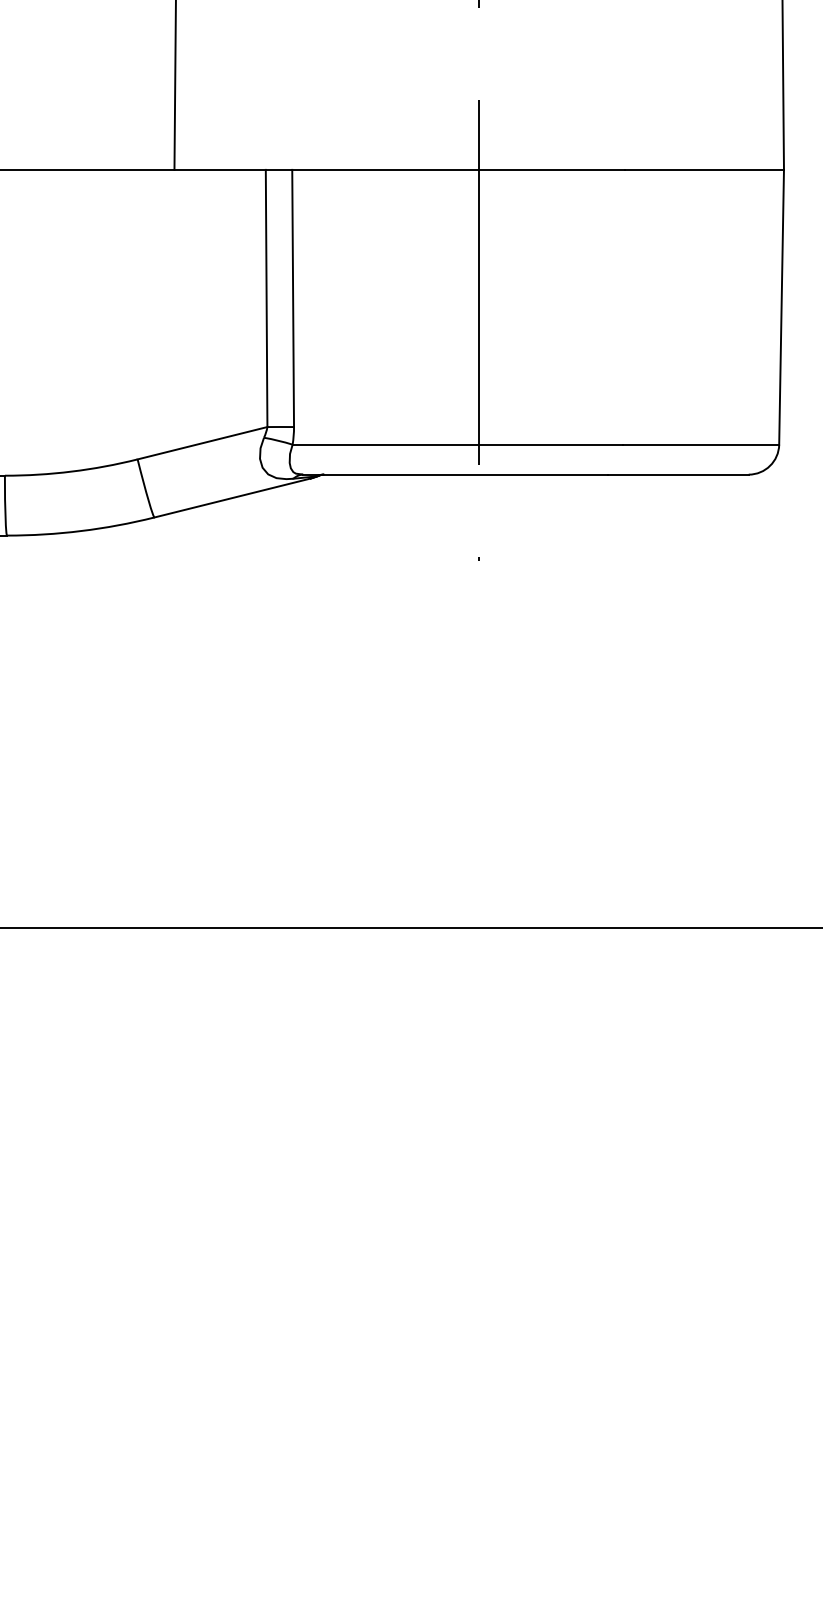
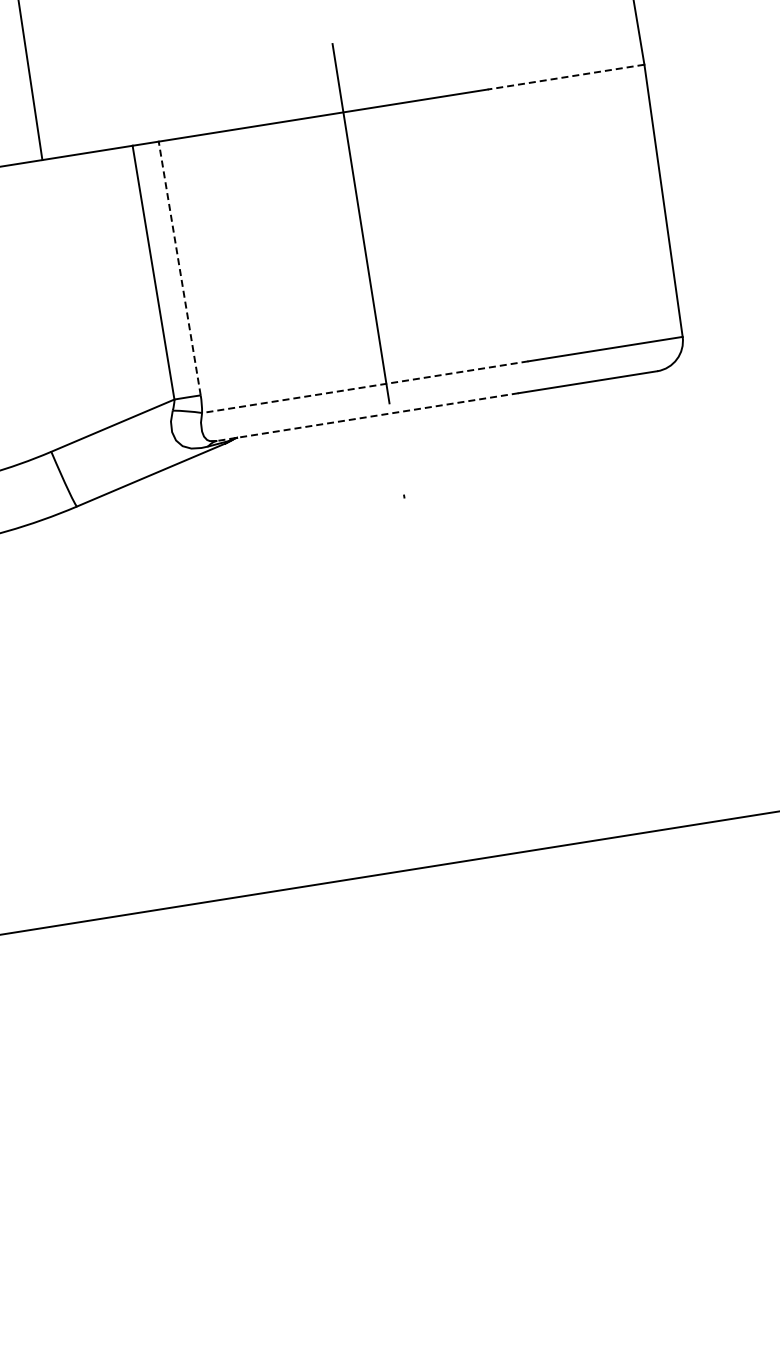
line: (704, 169) -> (565, 76), solid -> dashed
line: (293, 298) -> (180, 268), solid -> dashed
line: (457, 444) -> (364, 387), solid -> dashed
line: (455, 474) -> (367, 416), solid -> dashed

